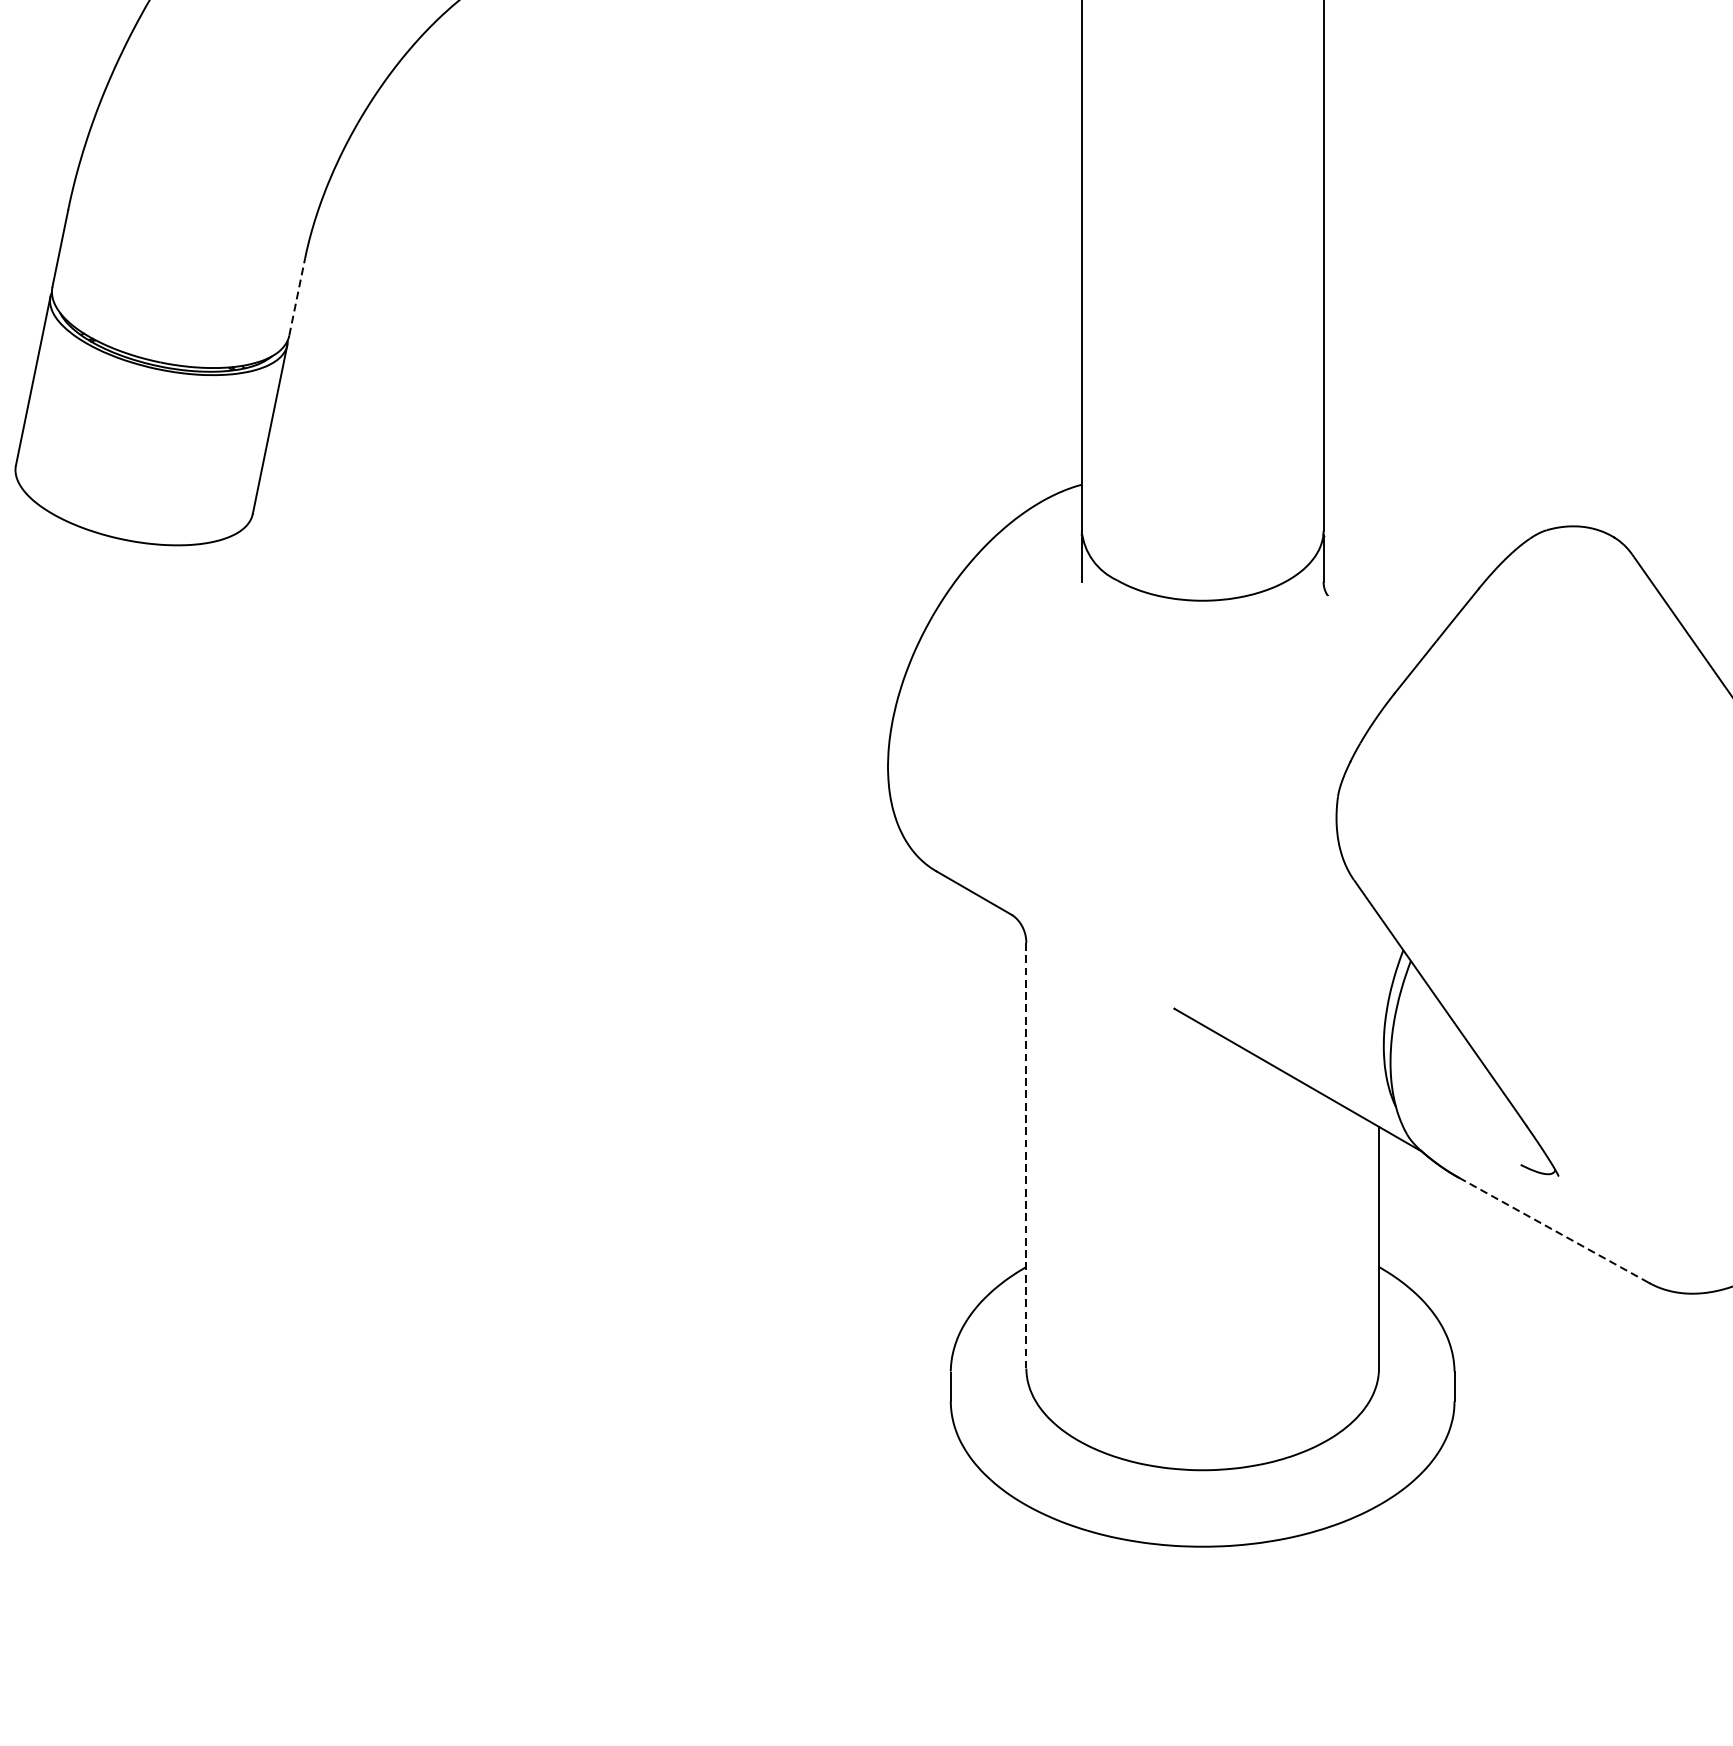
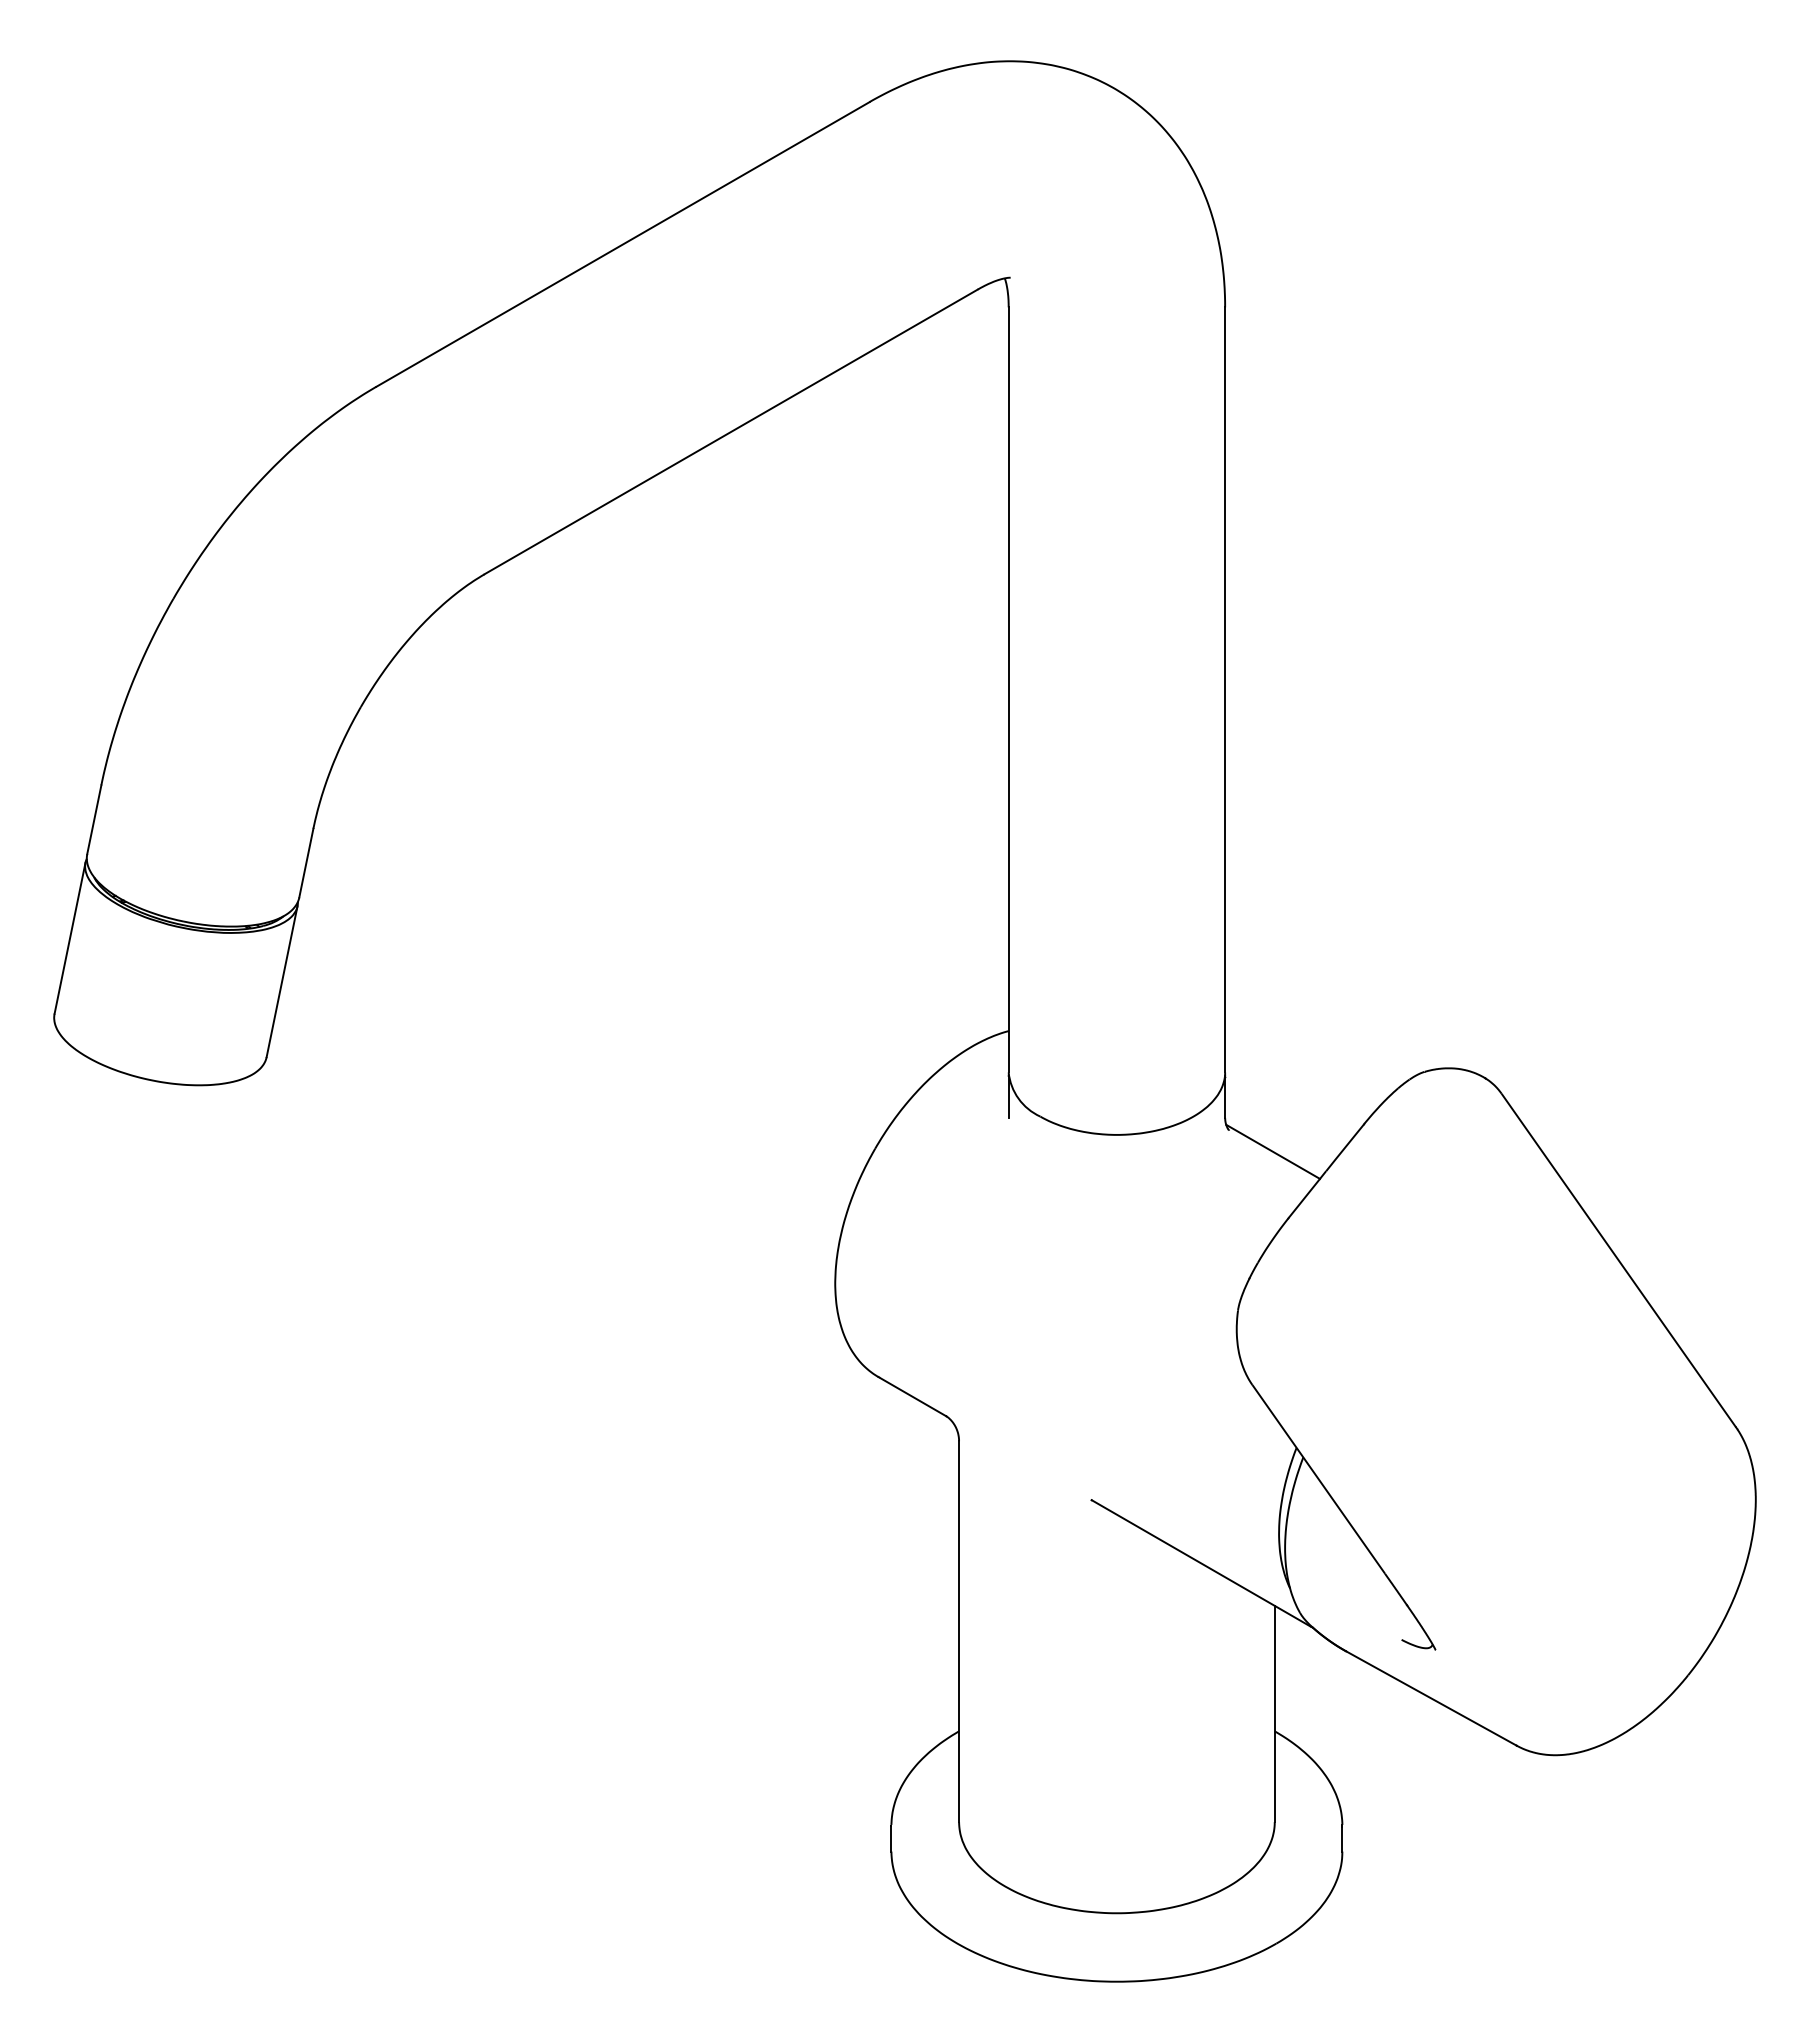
line: (297, 296) -> (306, 862), dashed -> solid
line: (1377, 619) -> (1273, 1151), added
line: (1026, 1156) -> (959, 1632), dashed -> solid
line: (1554, 1230) -> (1431, 1698), dashed -> solid

